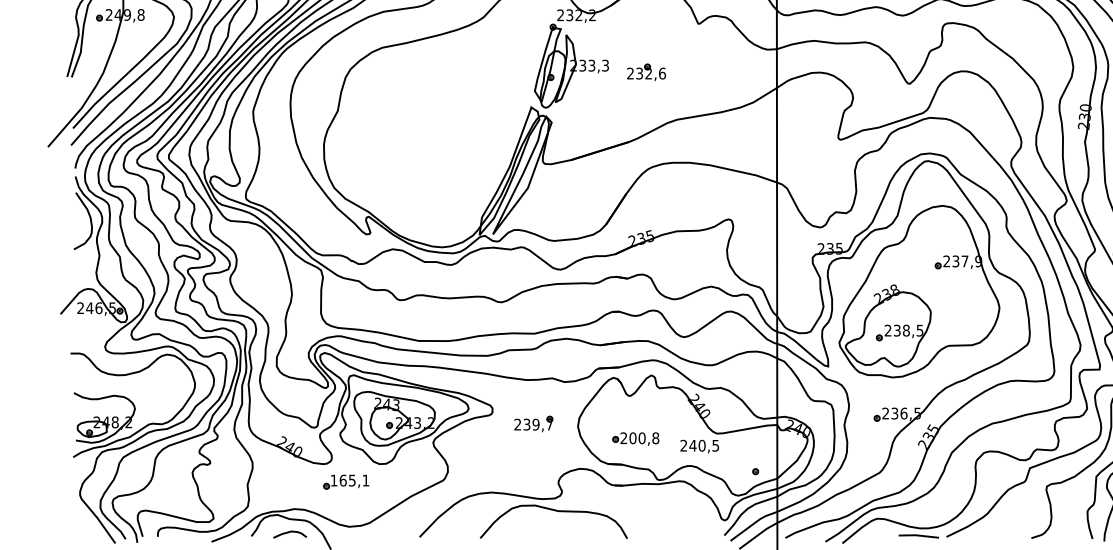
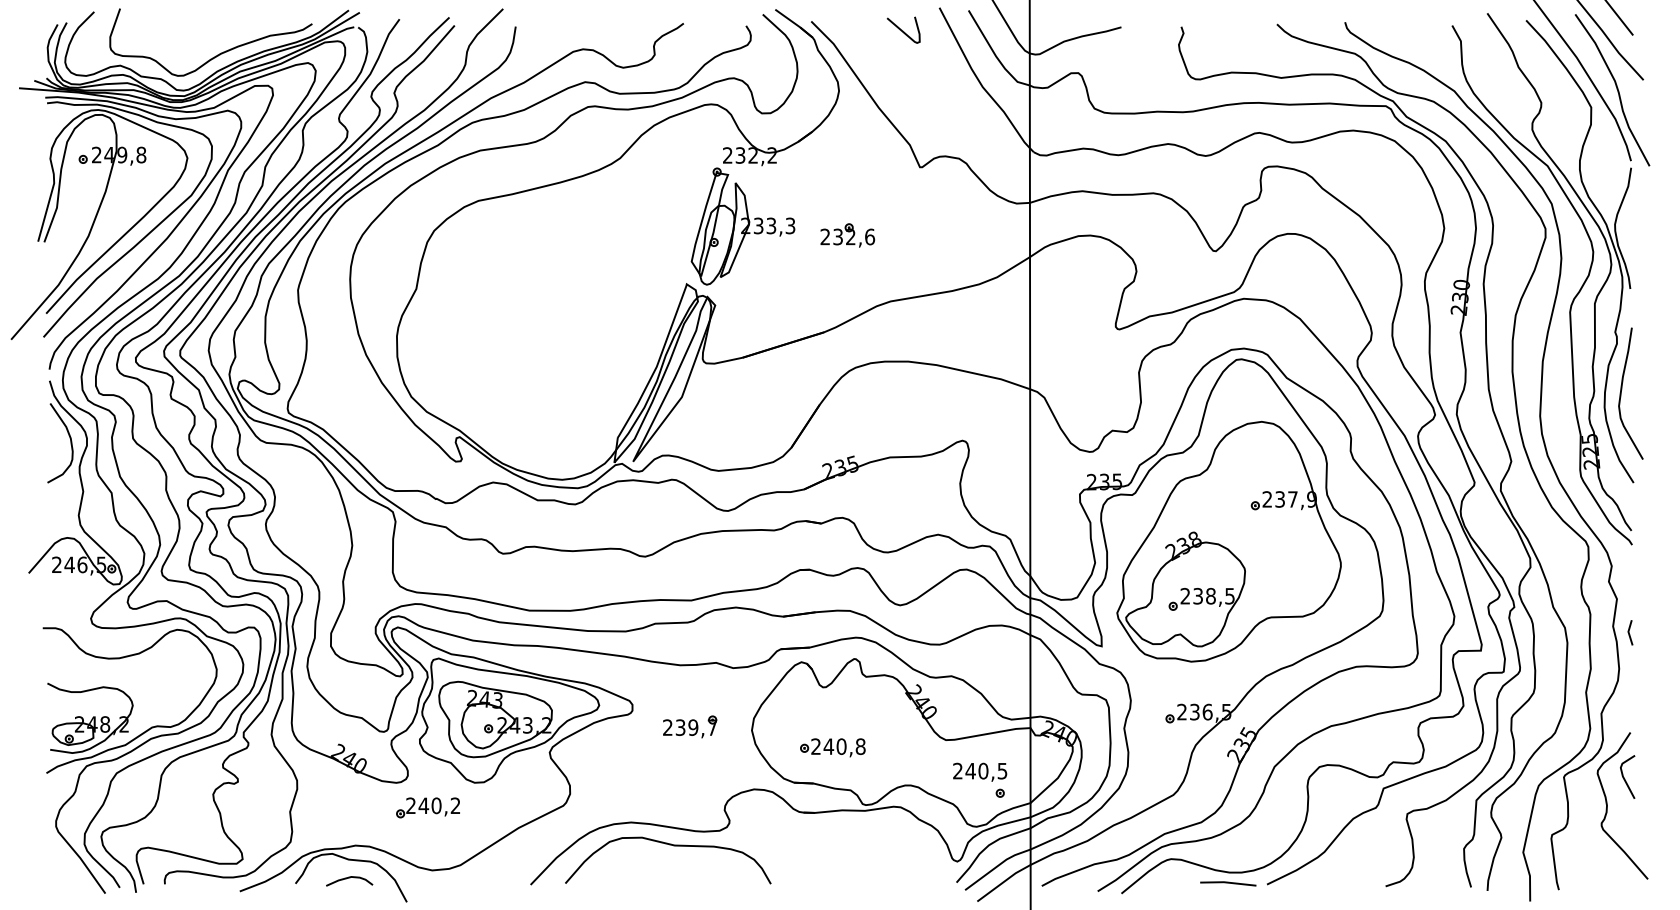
text: (632, 438) -> (828, 746), 200,8 -> 240,8
text: (700, 446) -> (980, 771), moved
text: (350, 480) -> (433, 805), 165,1 -> 240,2
curve: (557, 511) -> (673, 846), moved

